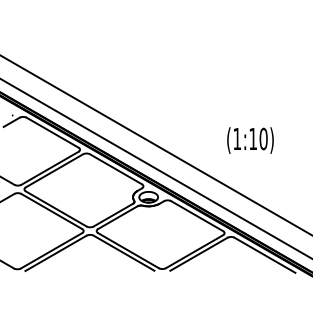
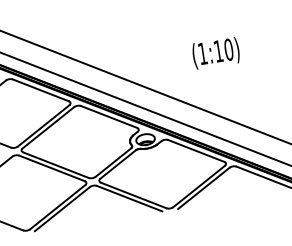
text: (250, 140) -> (216, 53), moved

